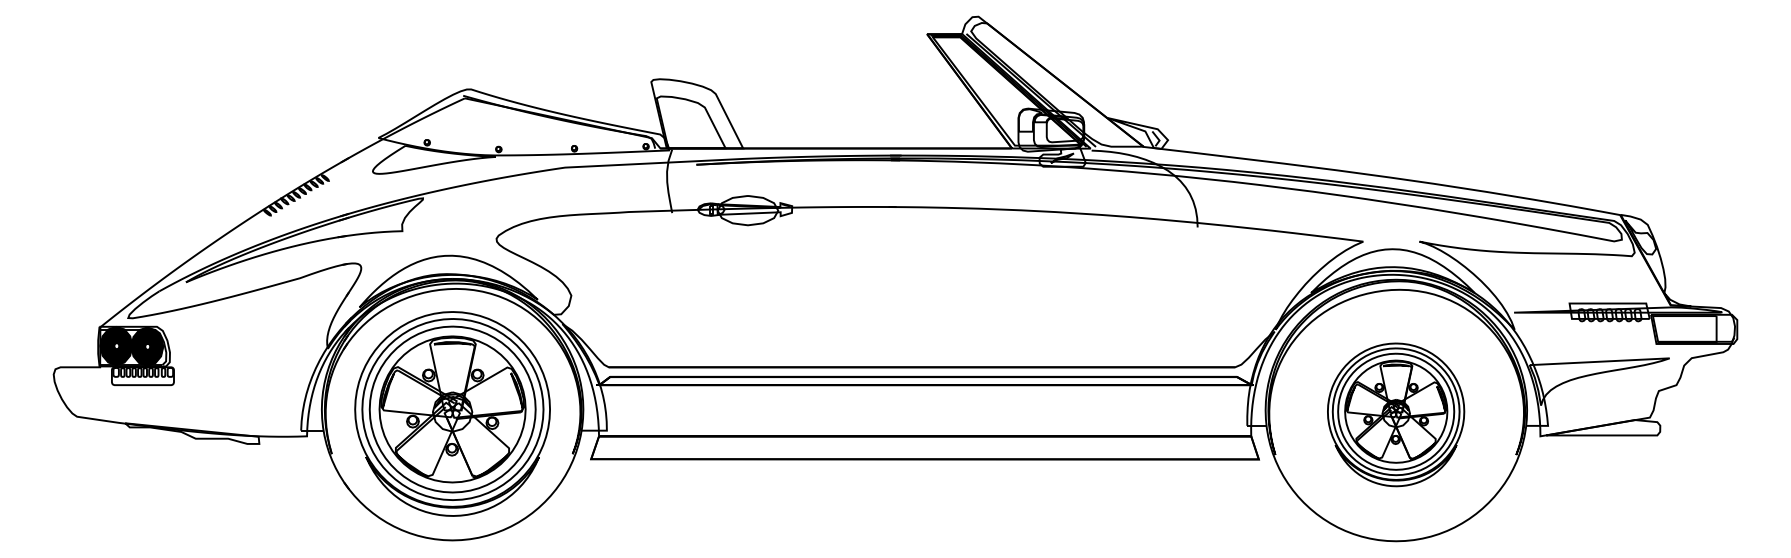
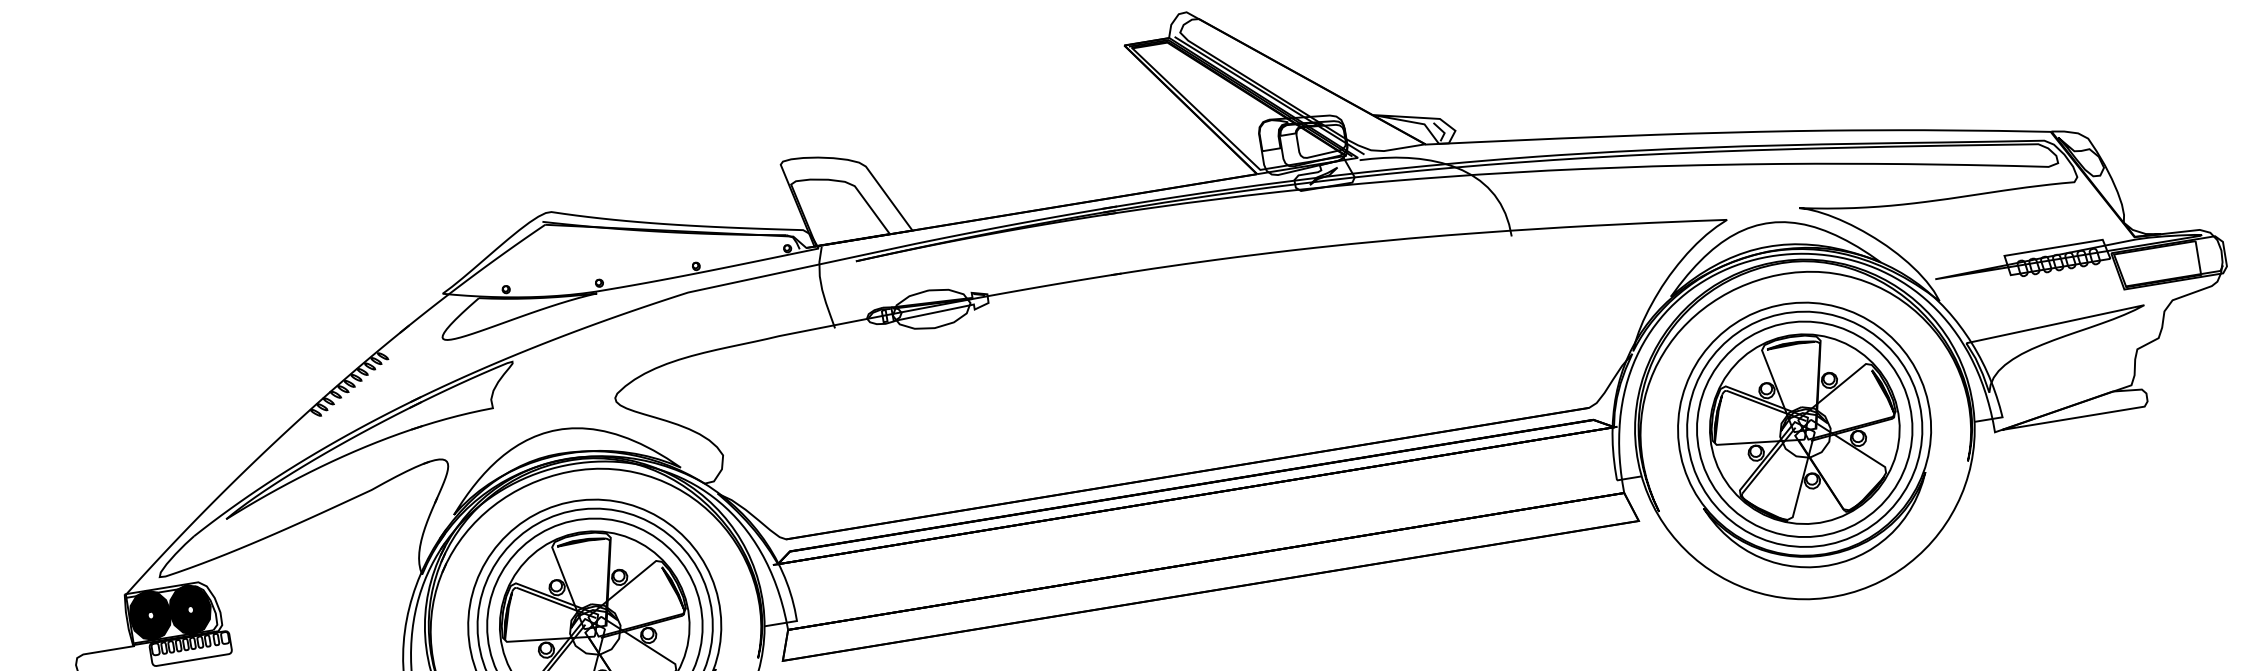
part: (1395, 414) -> (1804, 434), size x1.43

